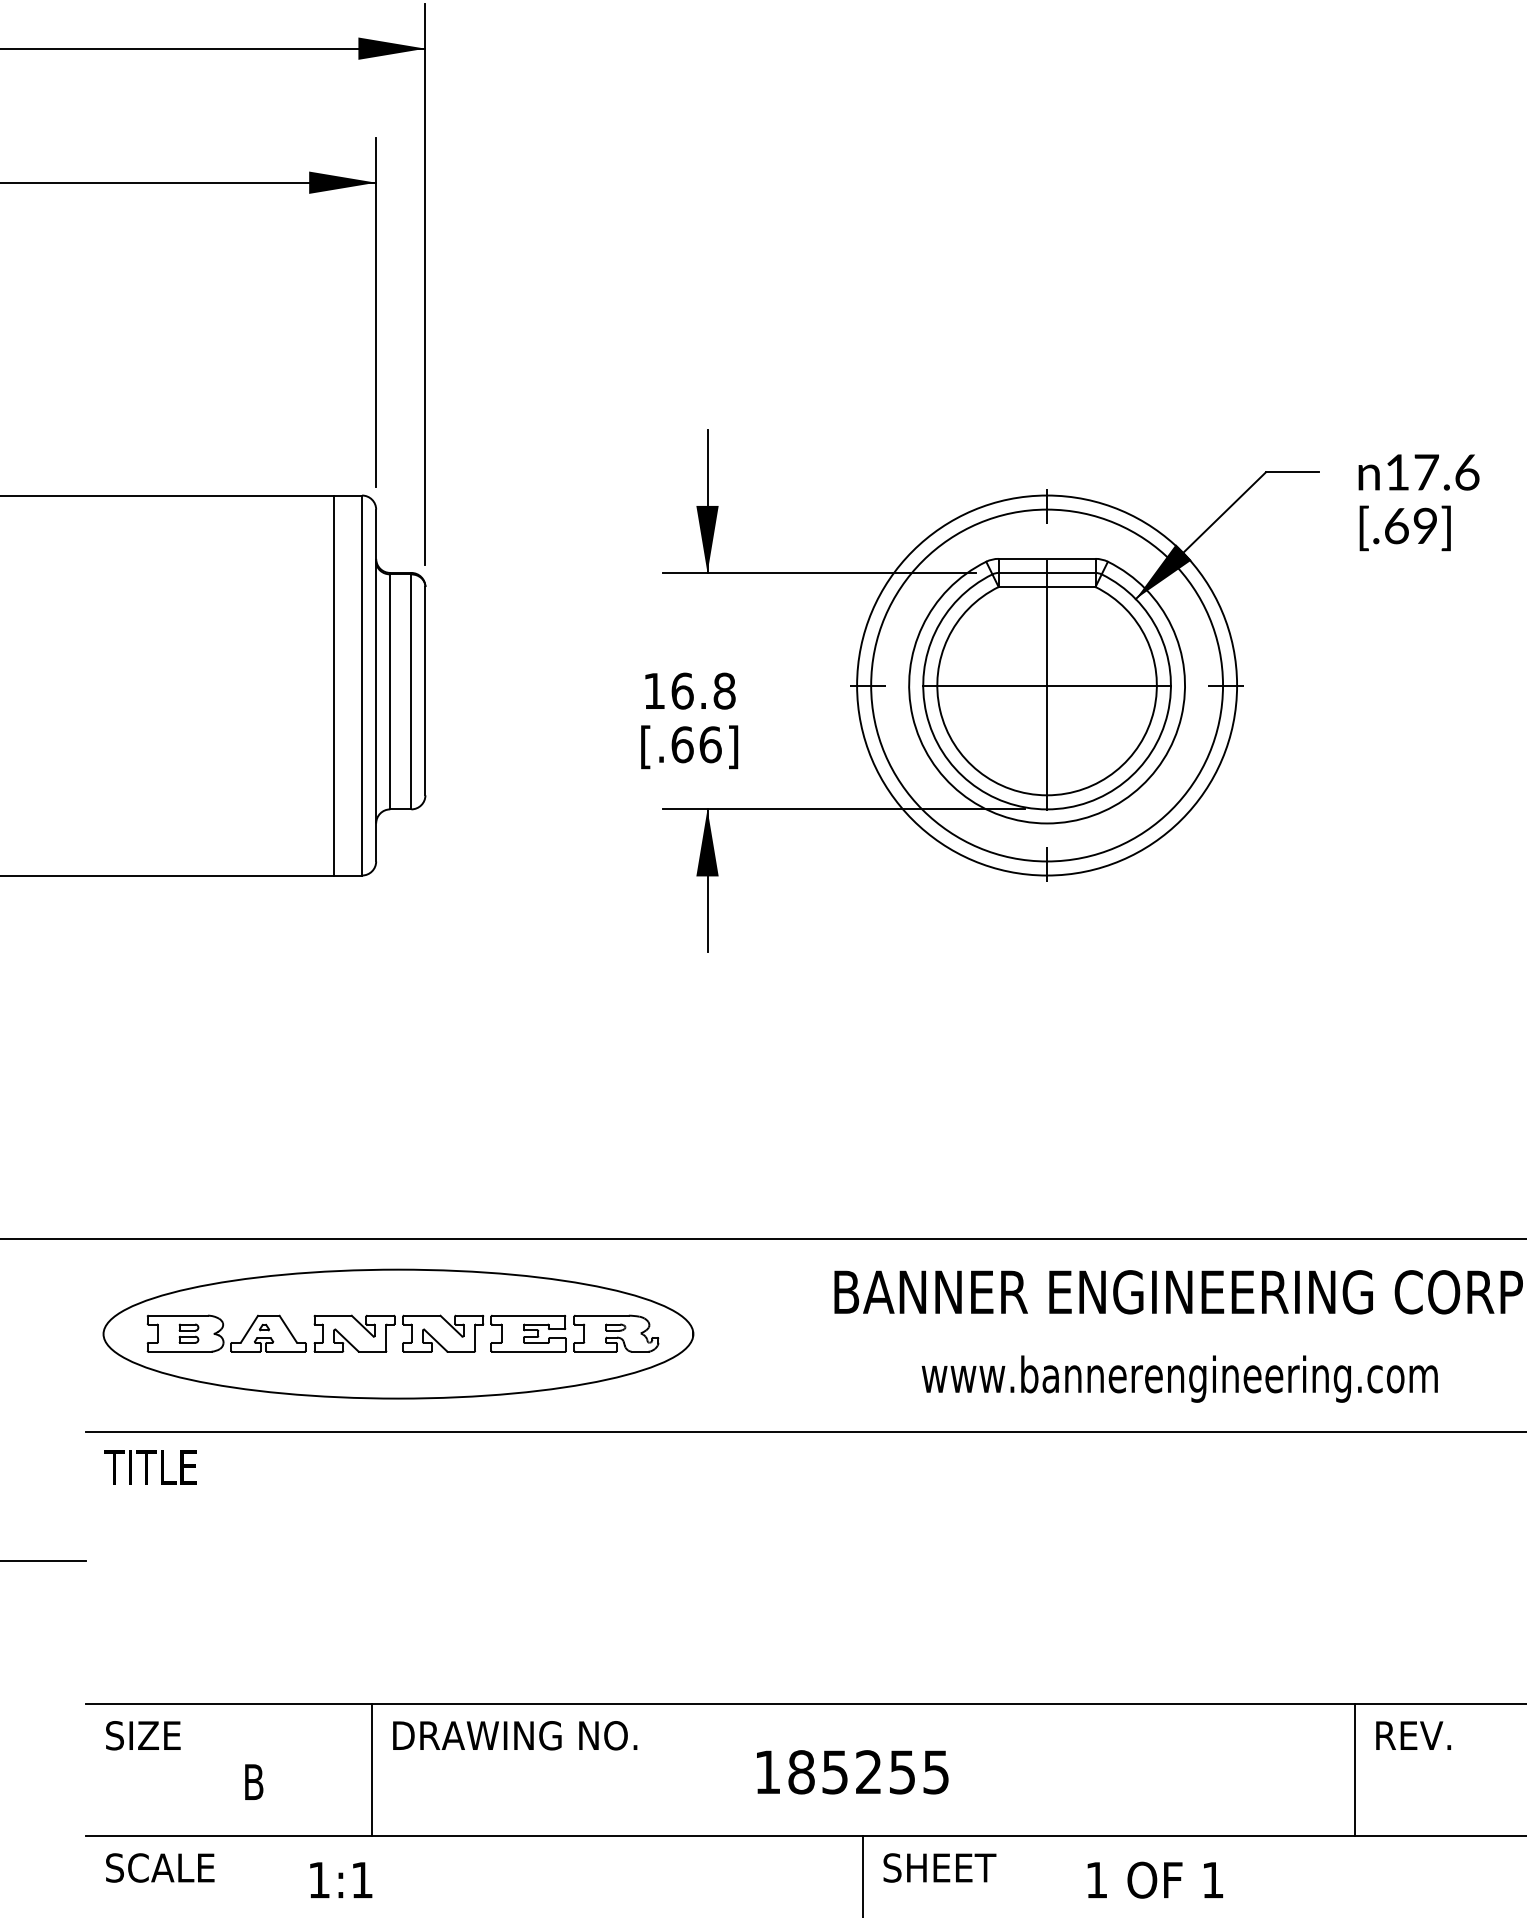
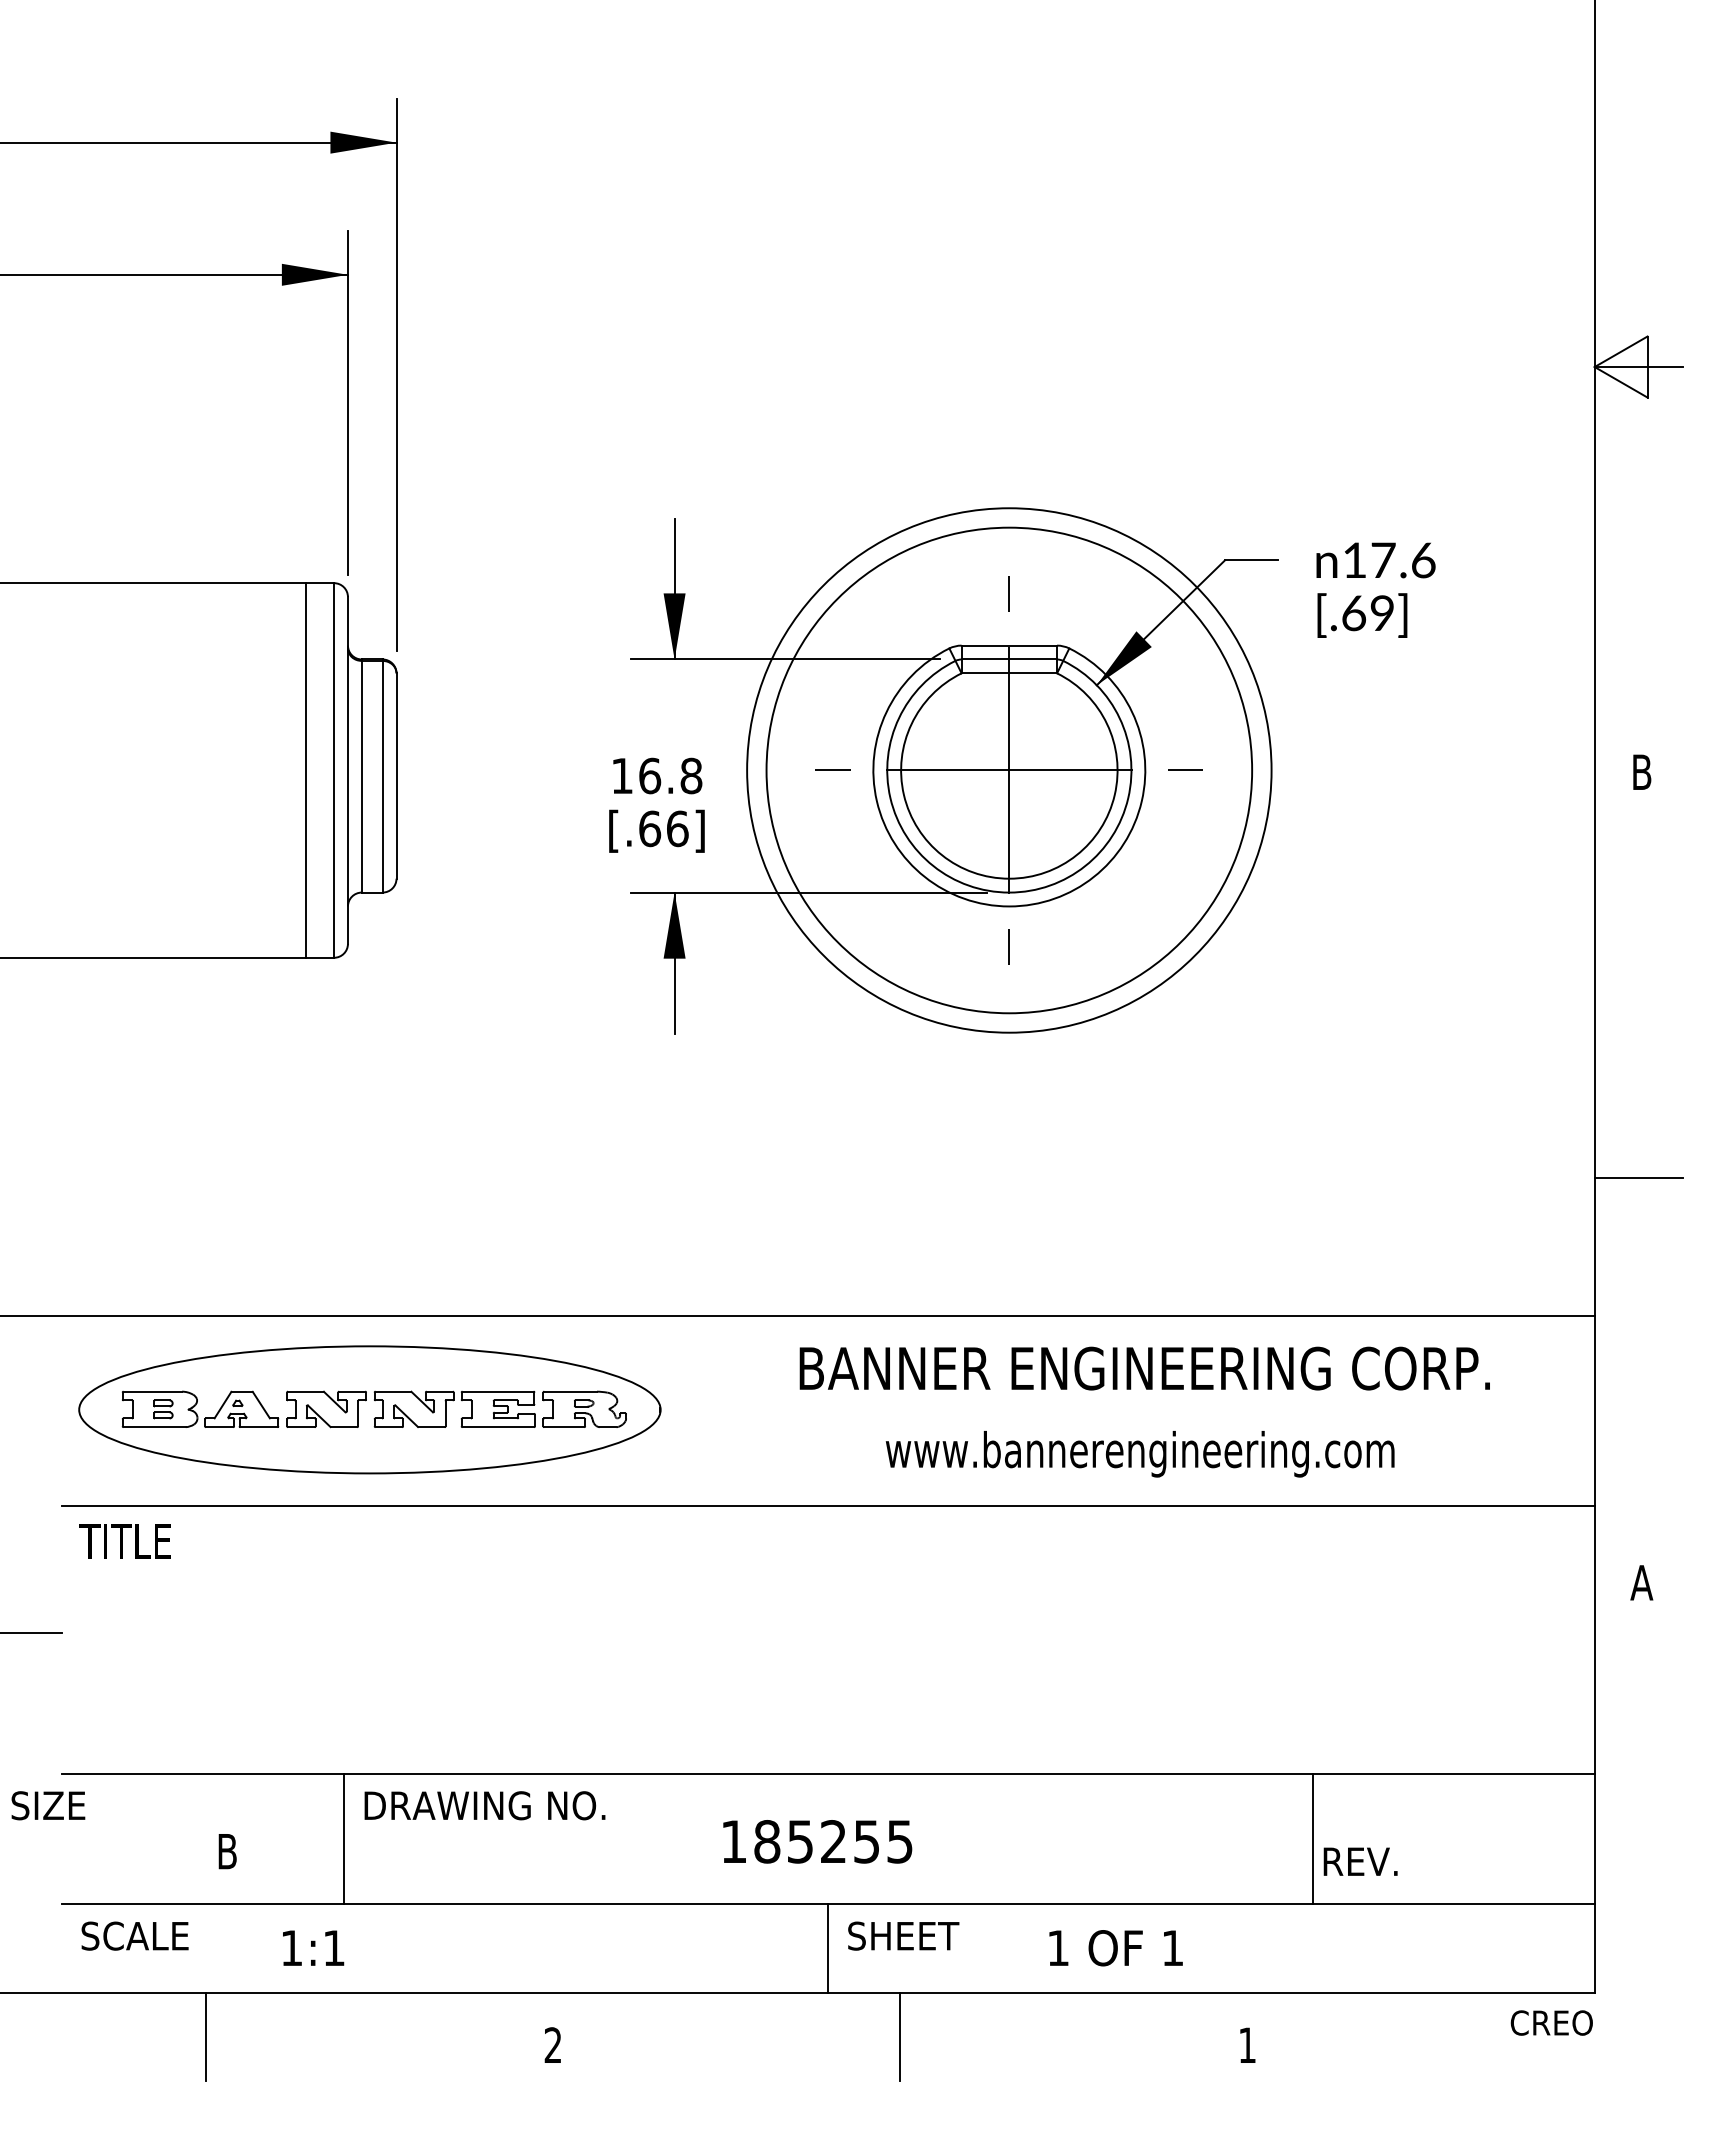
circle: (1046, 685) -> (1008, 770), size x1.4
circle: (1047, 685) -> (1009, 770), size x1.4
text: (143, 1735) -> (48, 1805), moved
text: (1413, 1735) -> (1360, 1861), moved

